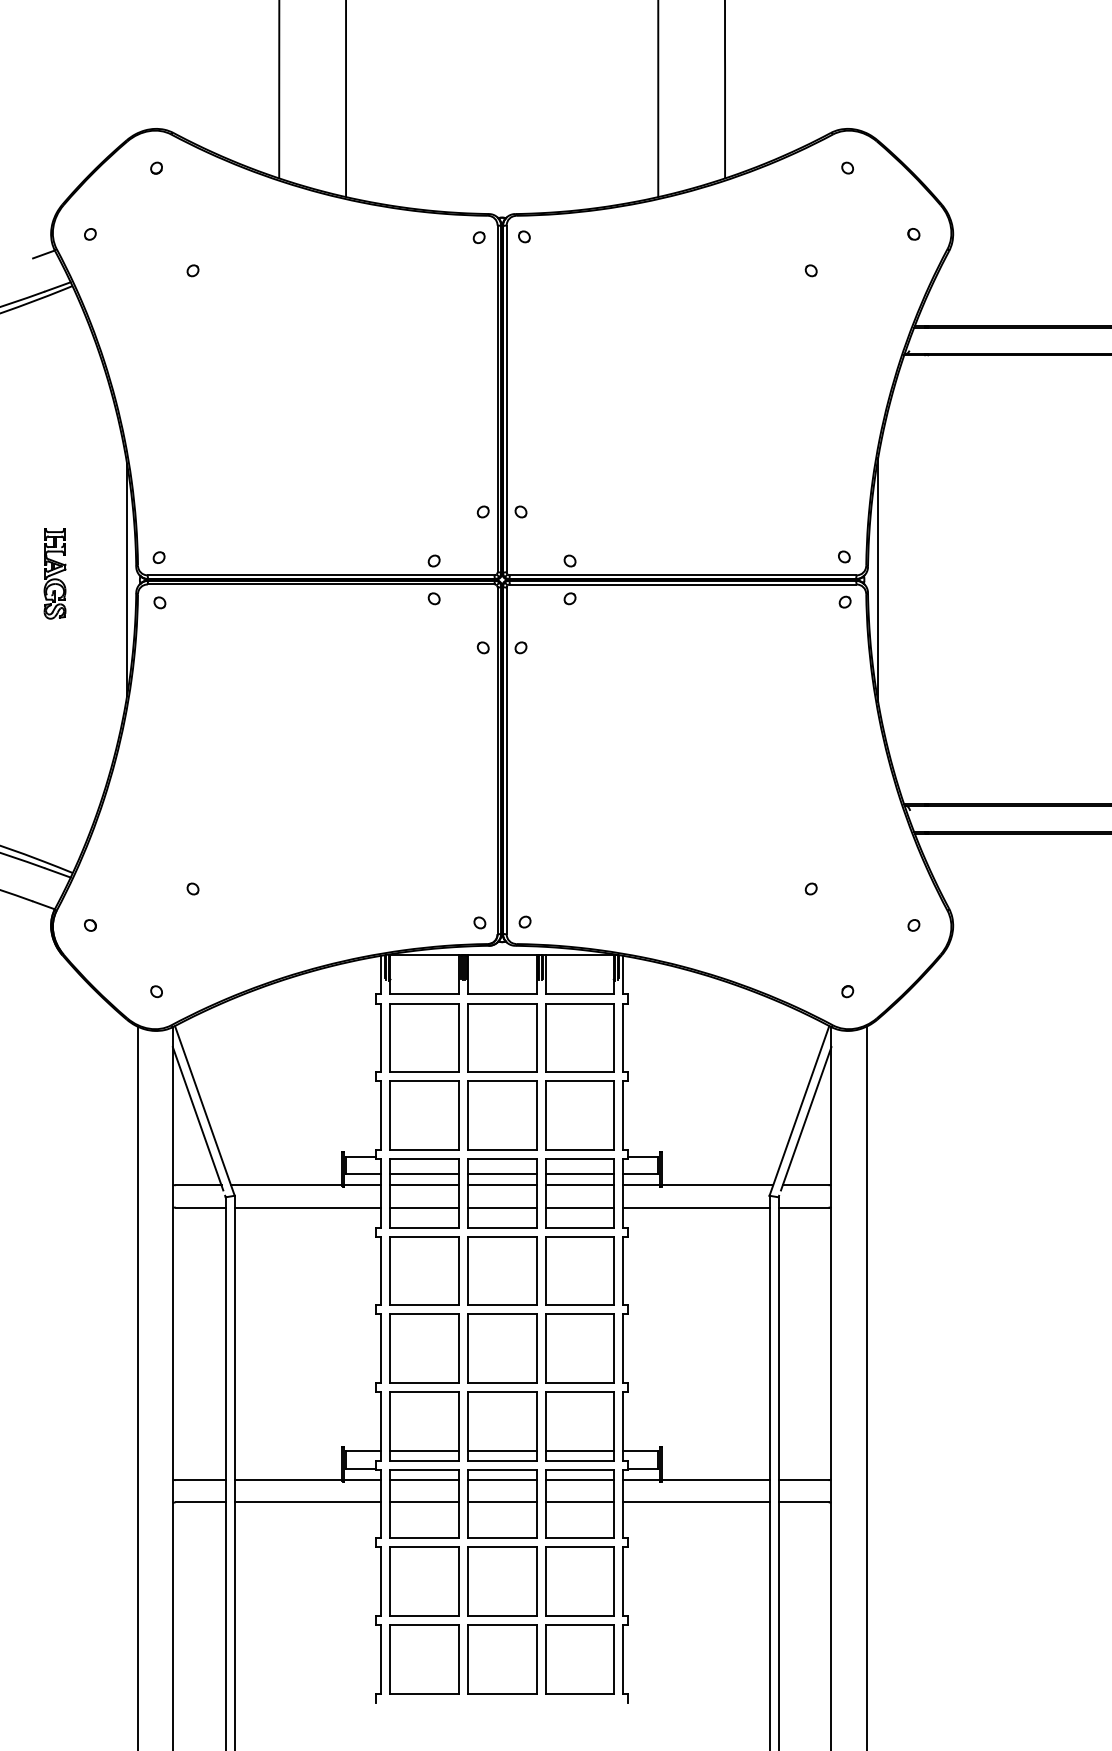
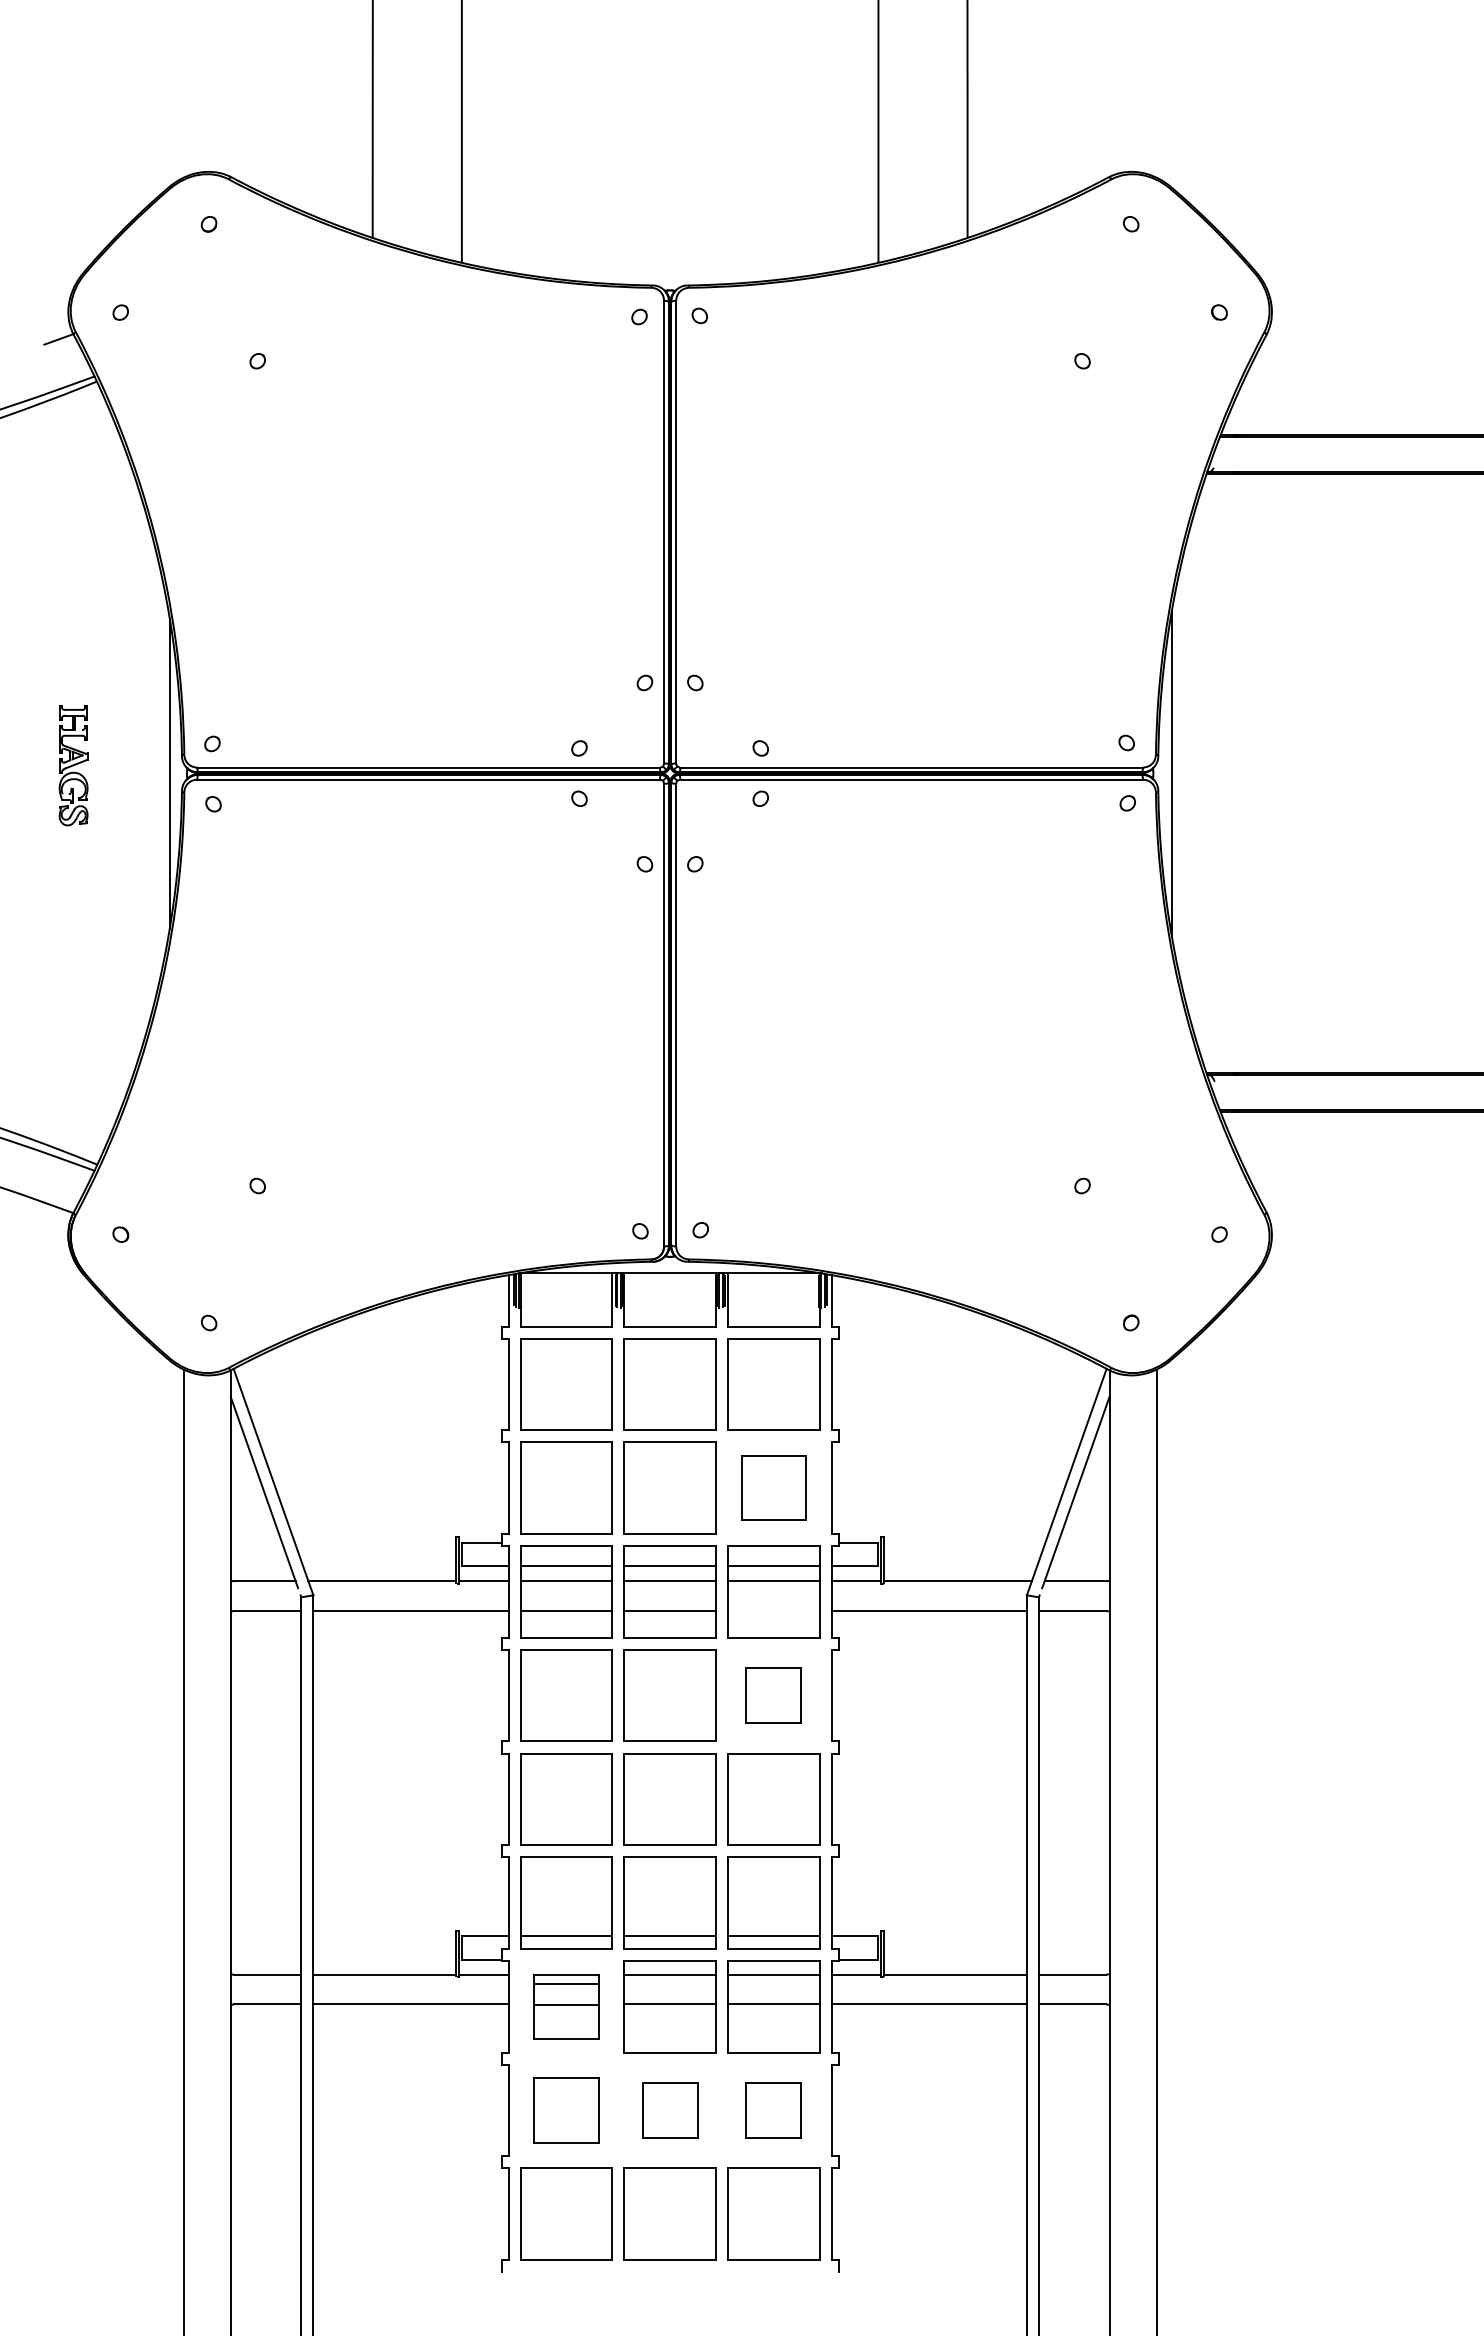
part: (579, 1114) -> (773, 1487), size x0.7
line: (579, 1207) -> (773, 1610), removed
part: (579, 1270) -> (773, 1695), size x0.6
part: (424, 1503) -> (566, 2006), size x0.7
part: (424, 1581) -> (566, 2110), size x0.7
part: (501, 1581) -> (669, 2110), size x0.6
part: (579, 1581) -> (773, 2110), size x0.6

